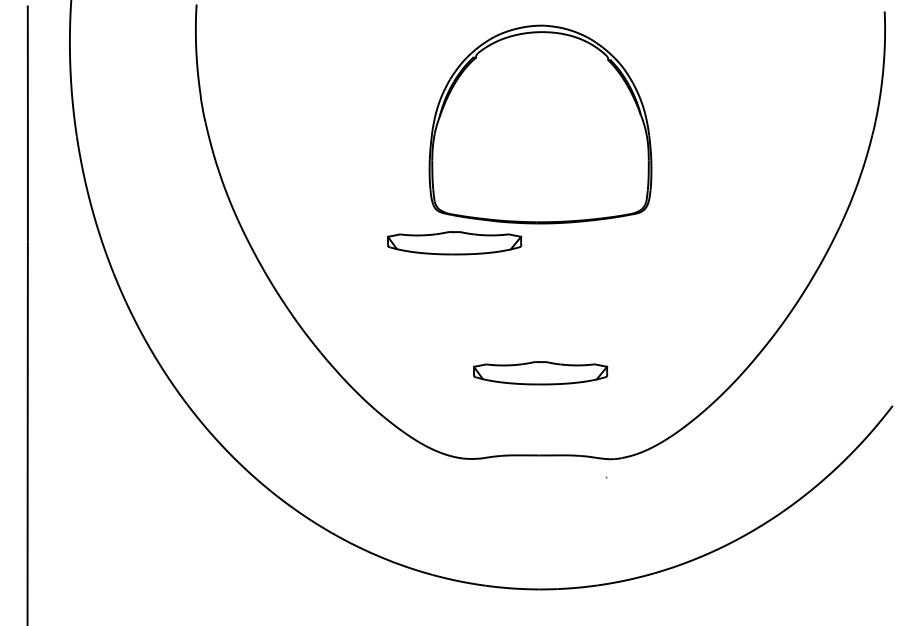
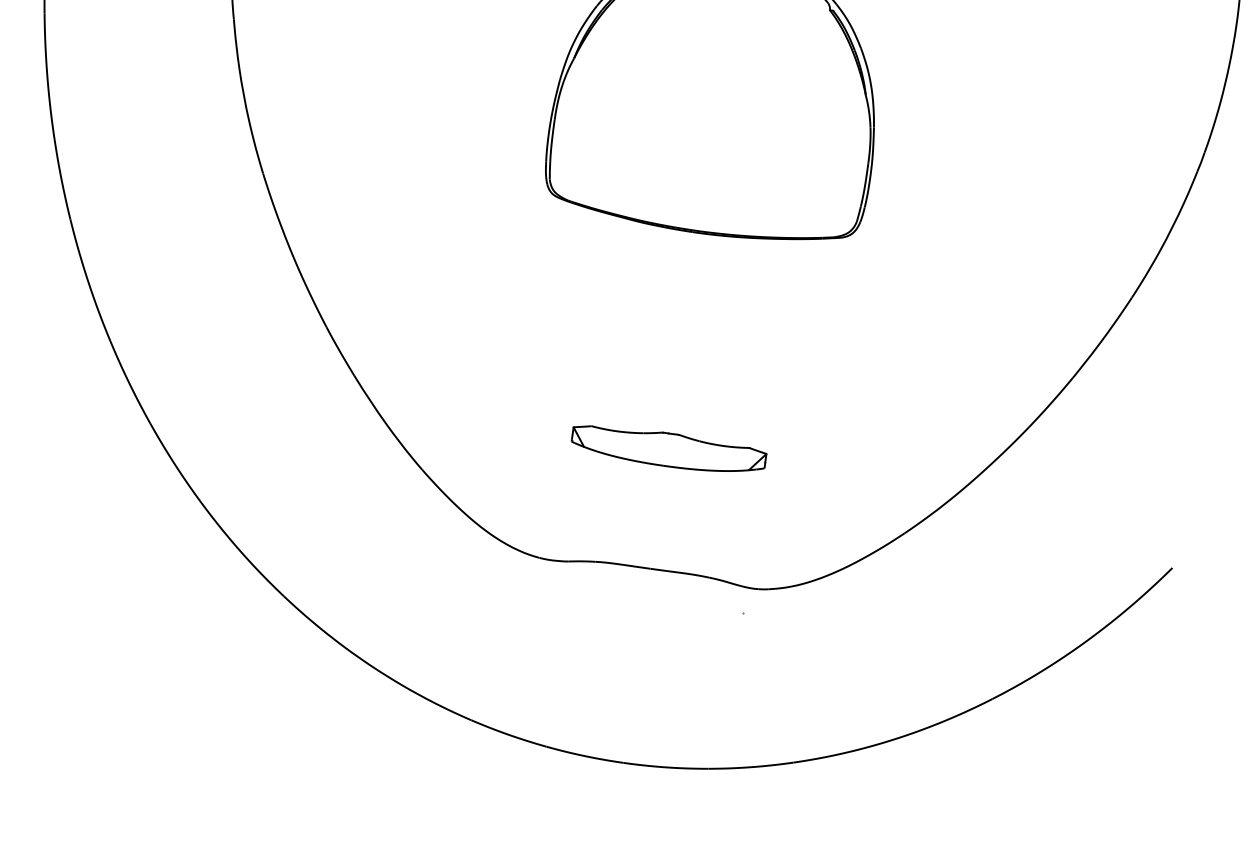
part: (454, 243) -> (570, 244), removed

